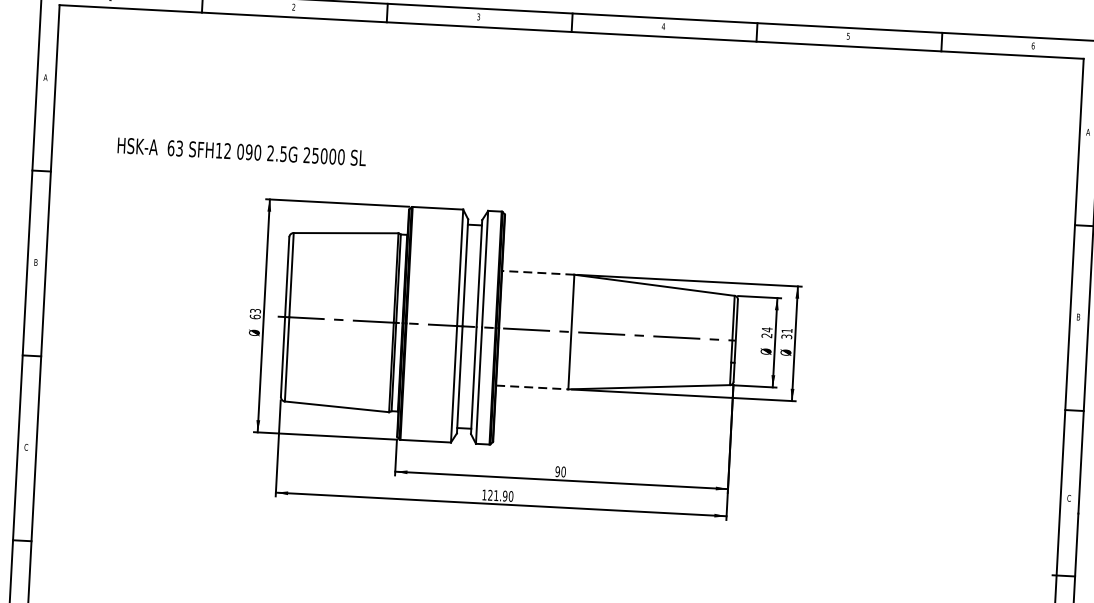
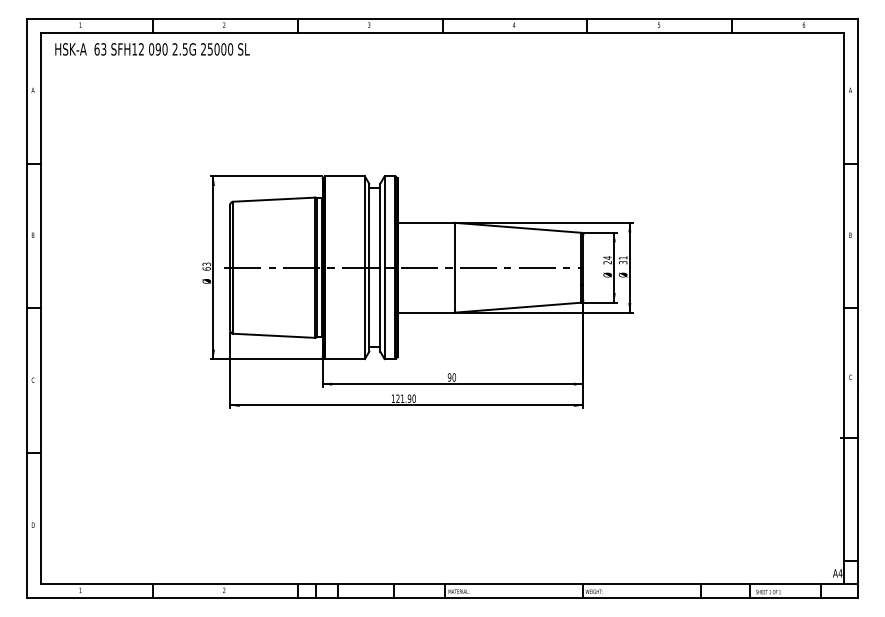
text: (241, 152) -> (152, 49), moved
line: (537, 272) -> (425, 222), dashed -> solid
line: (532, 387) -> (426, 312), dashed -> solid

